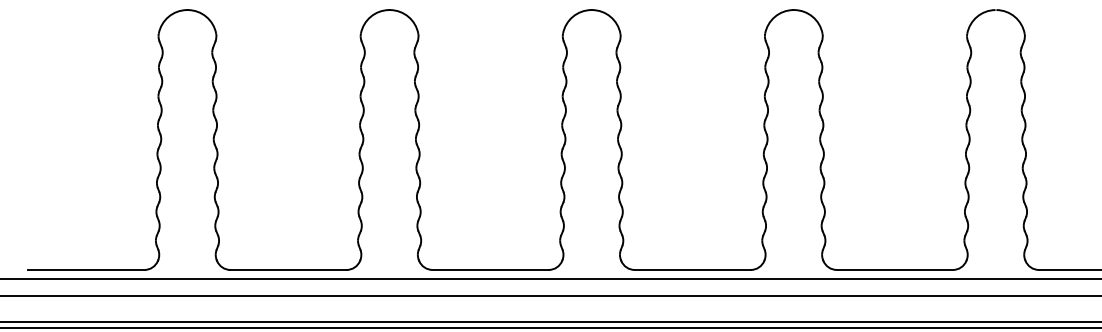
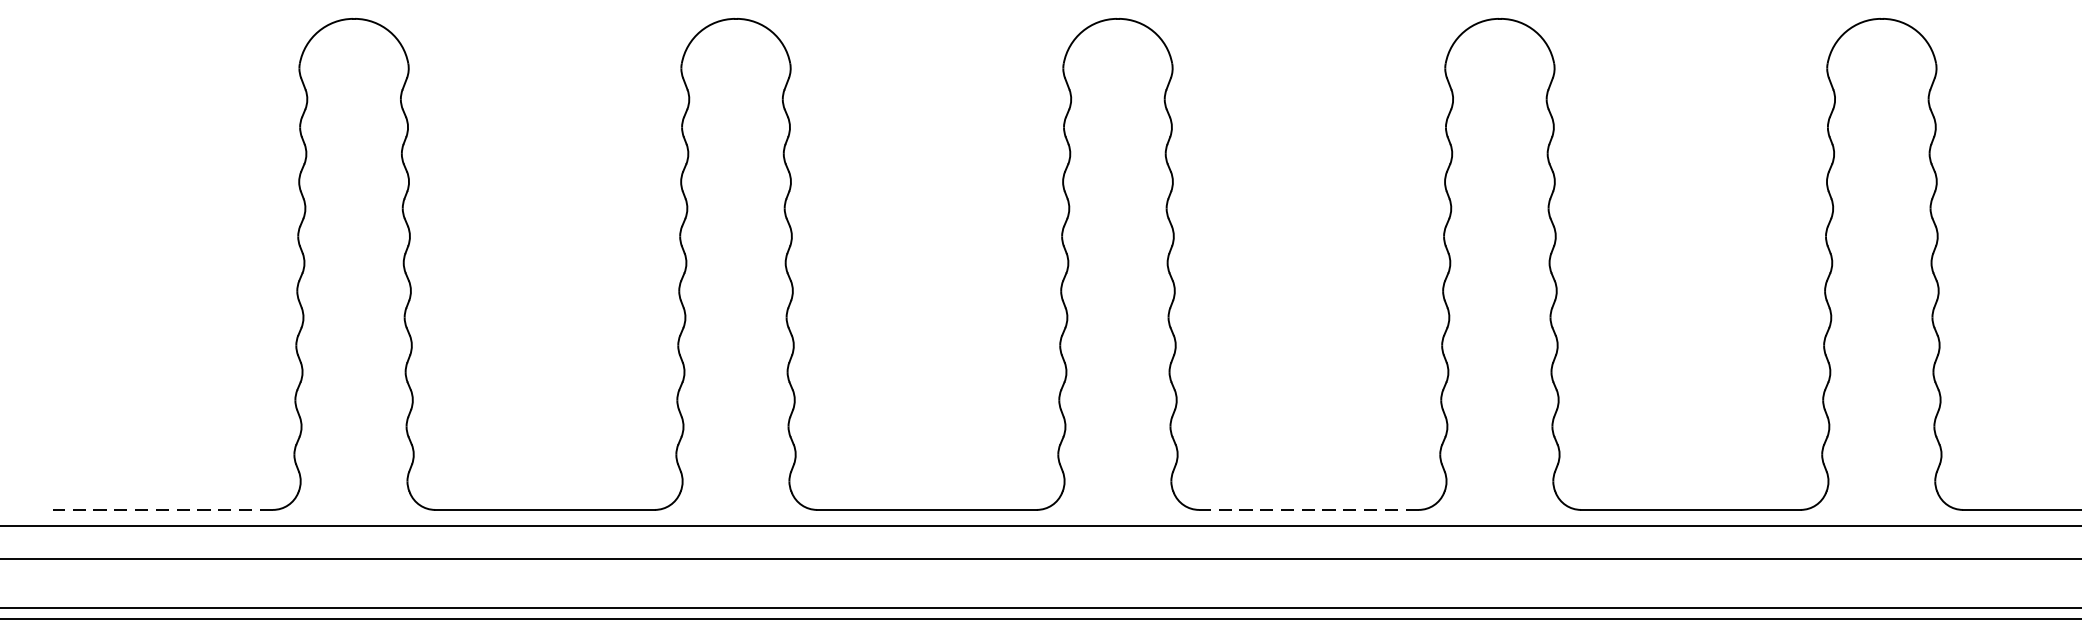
line: (85, 269) -> (161, 509), solid -> dashed
line: (692, 269) -> (1308, 509), solid -> dashed

